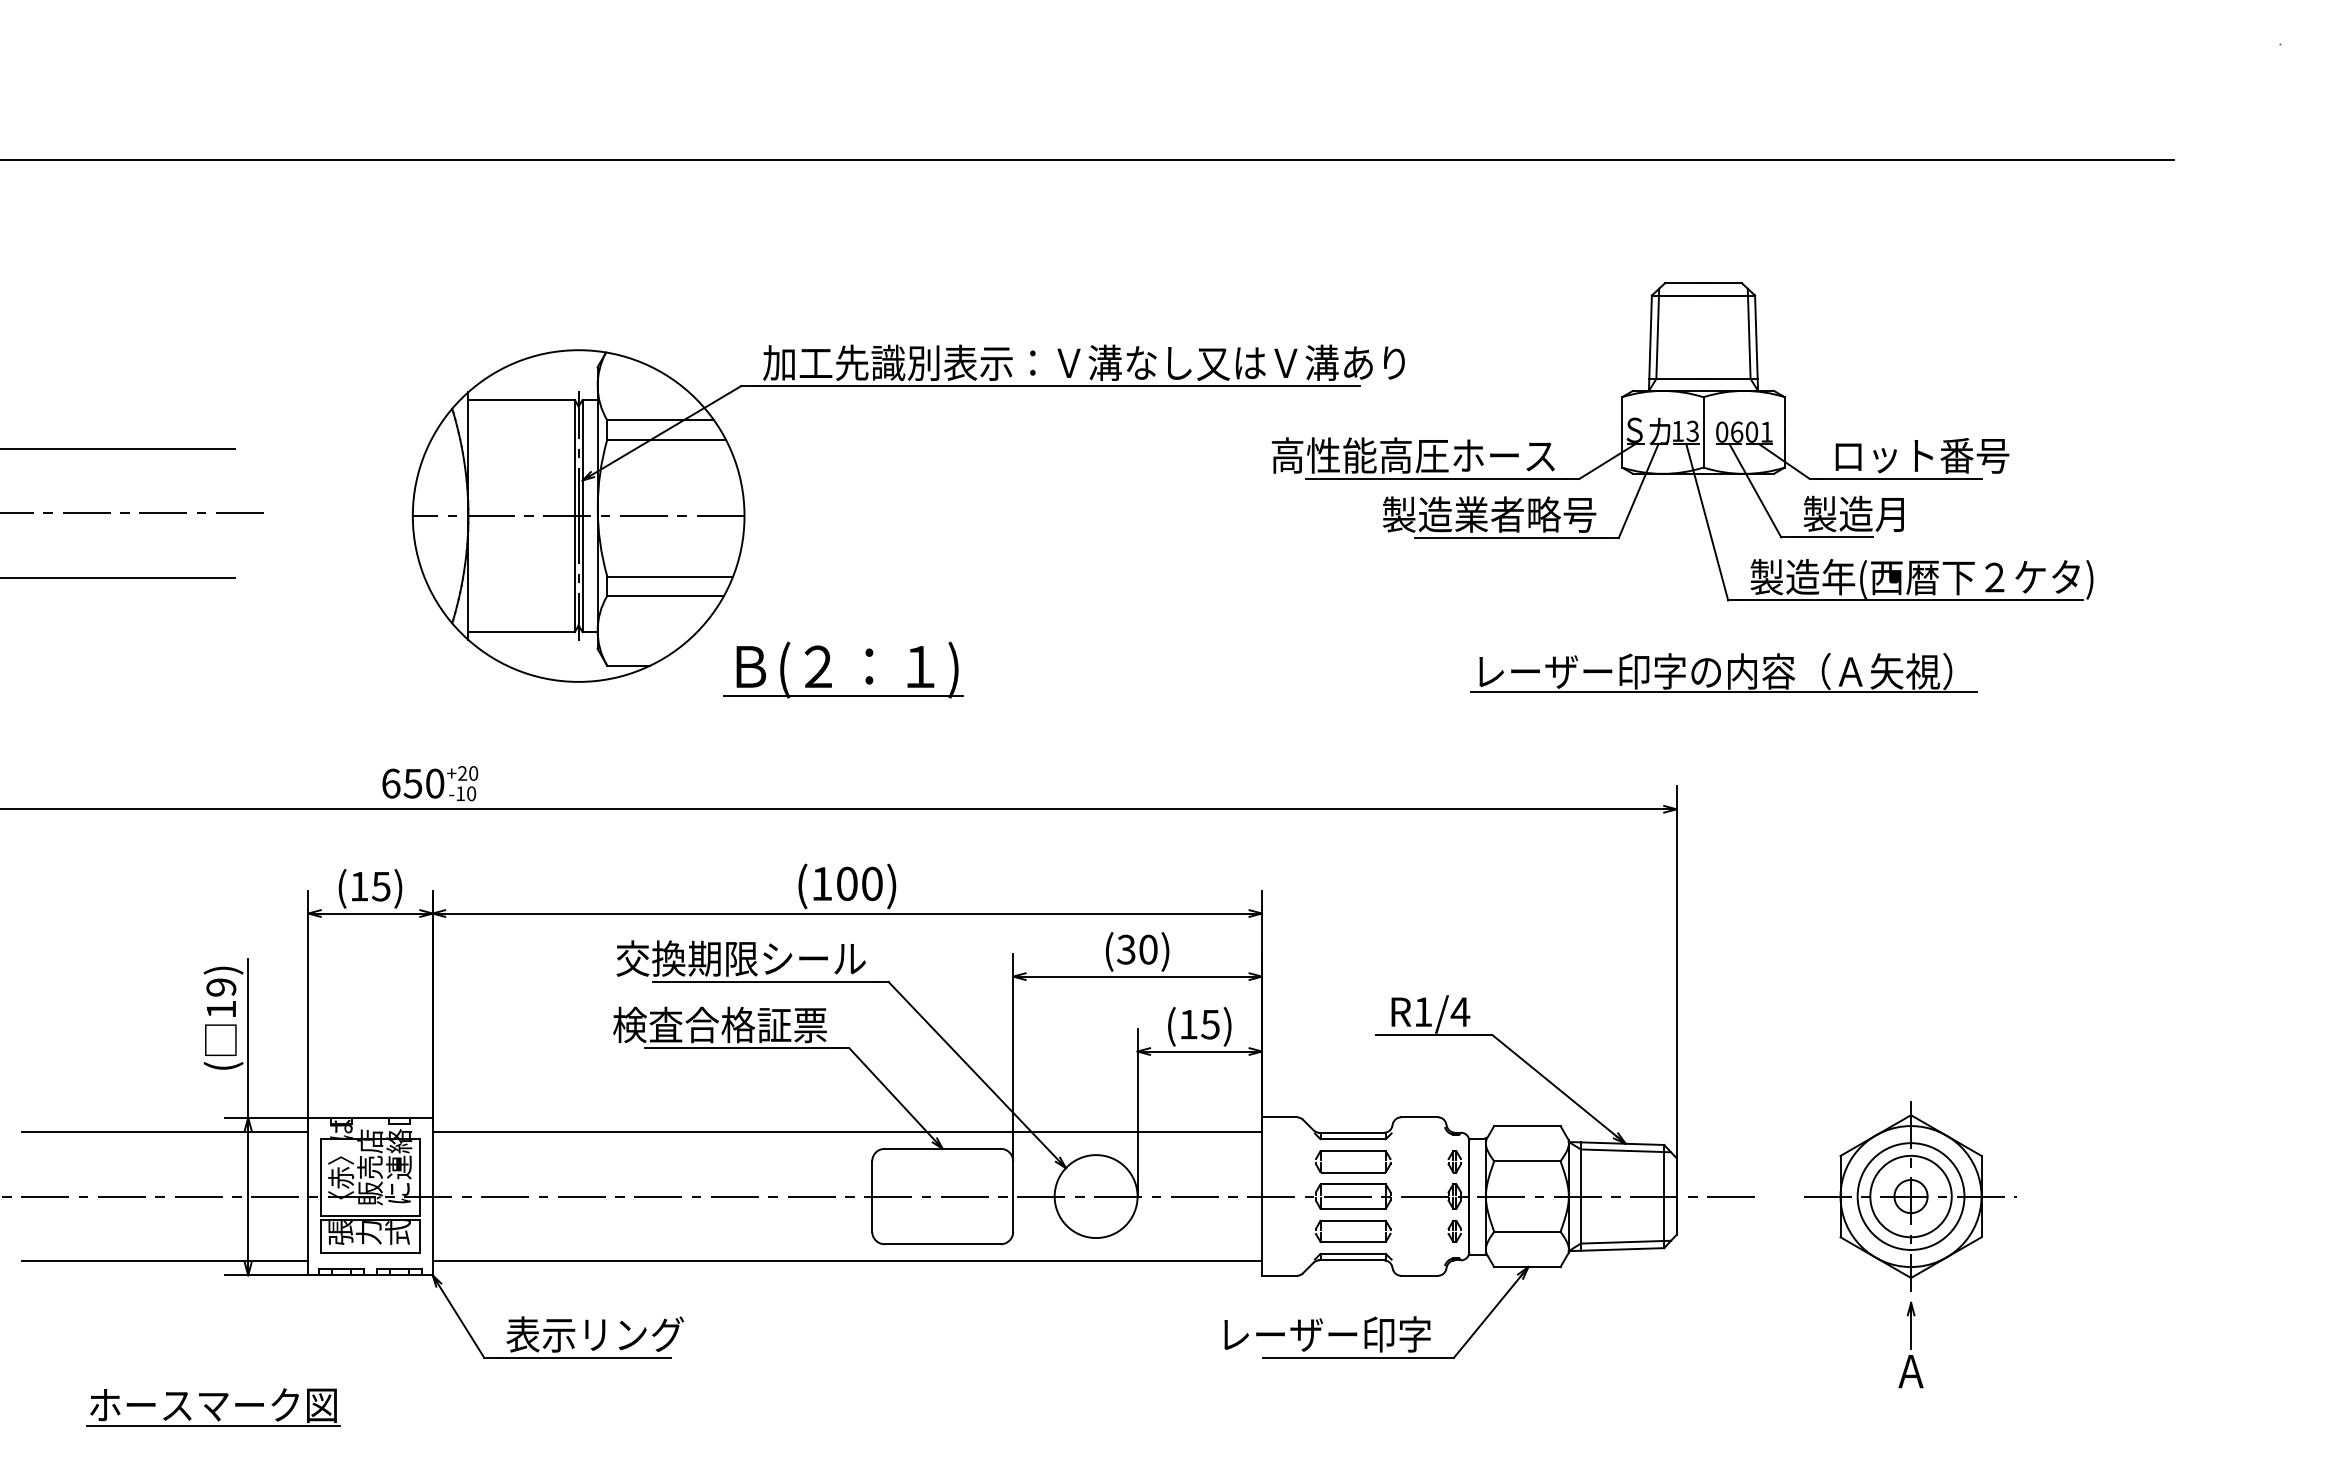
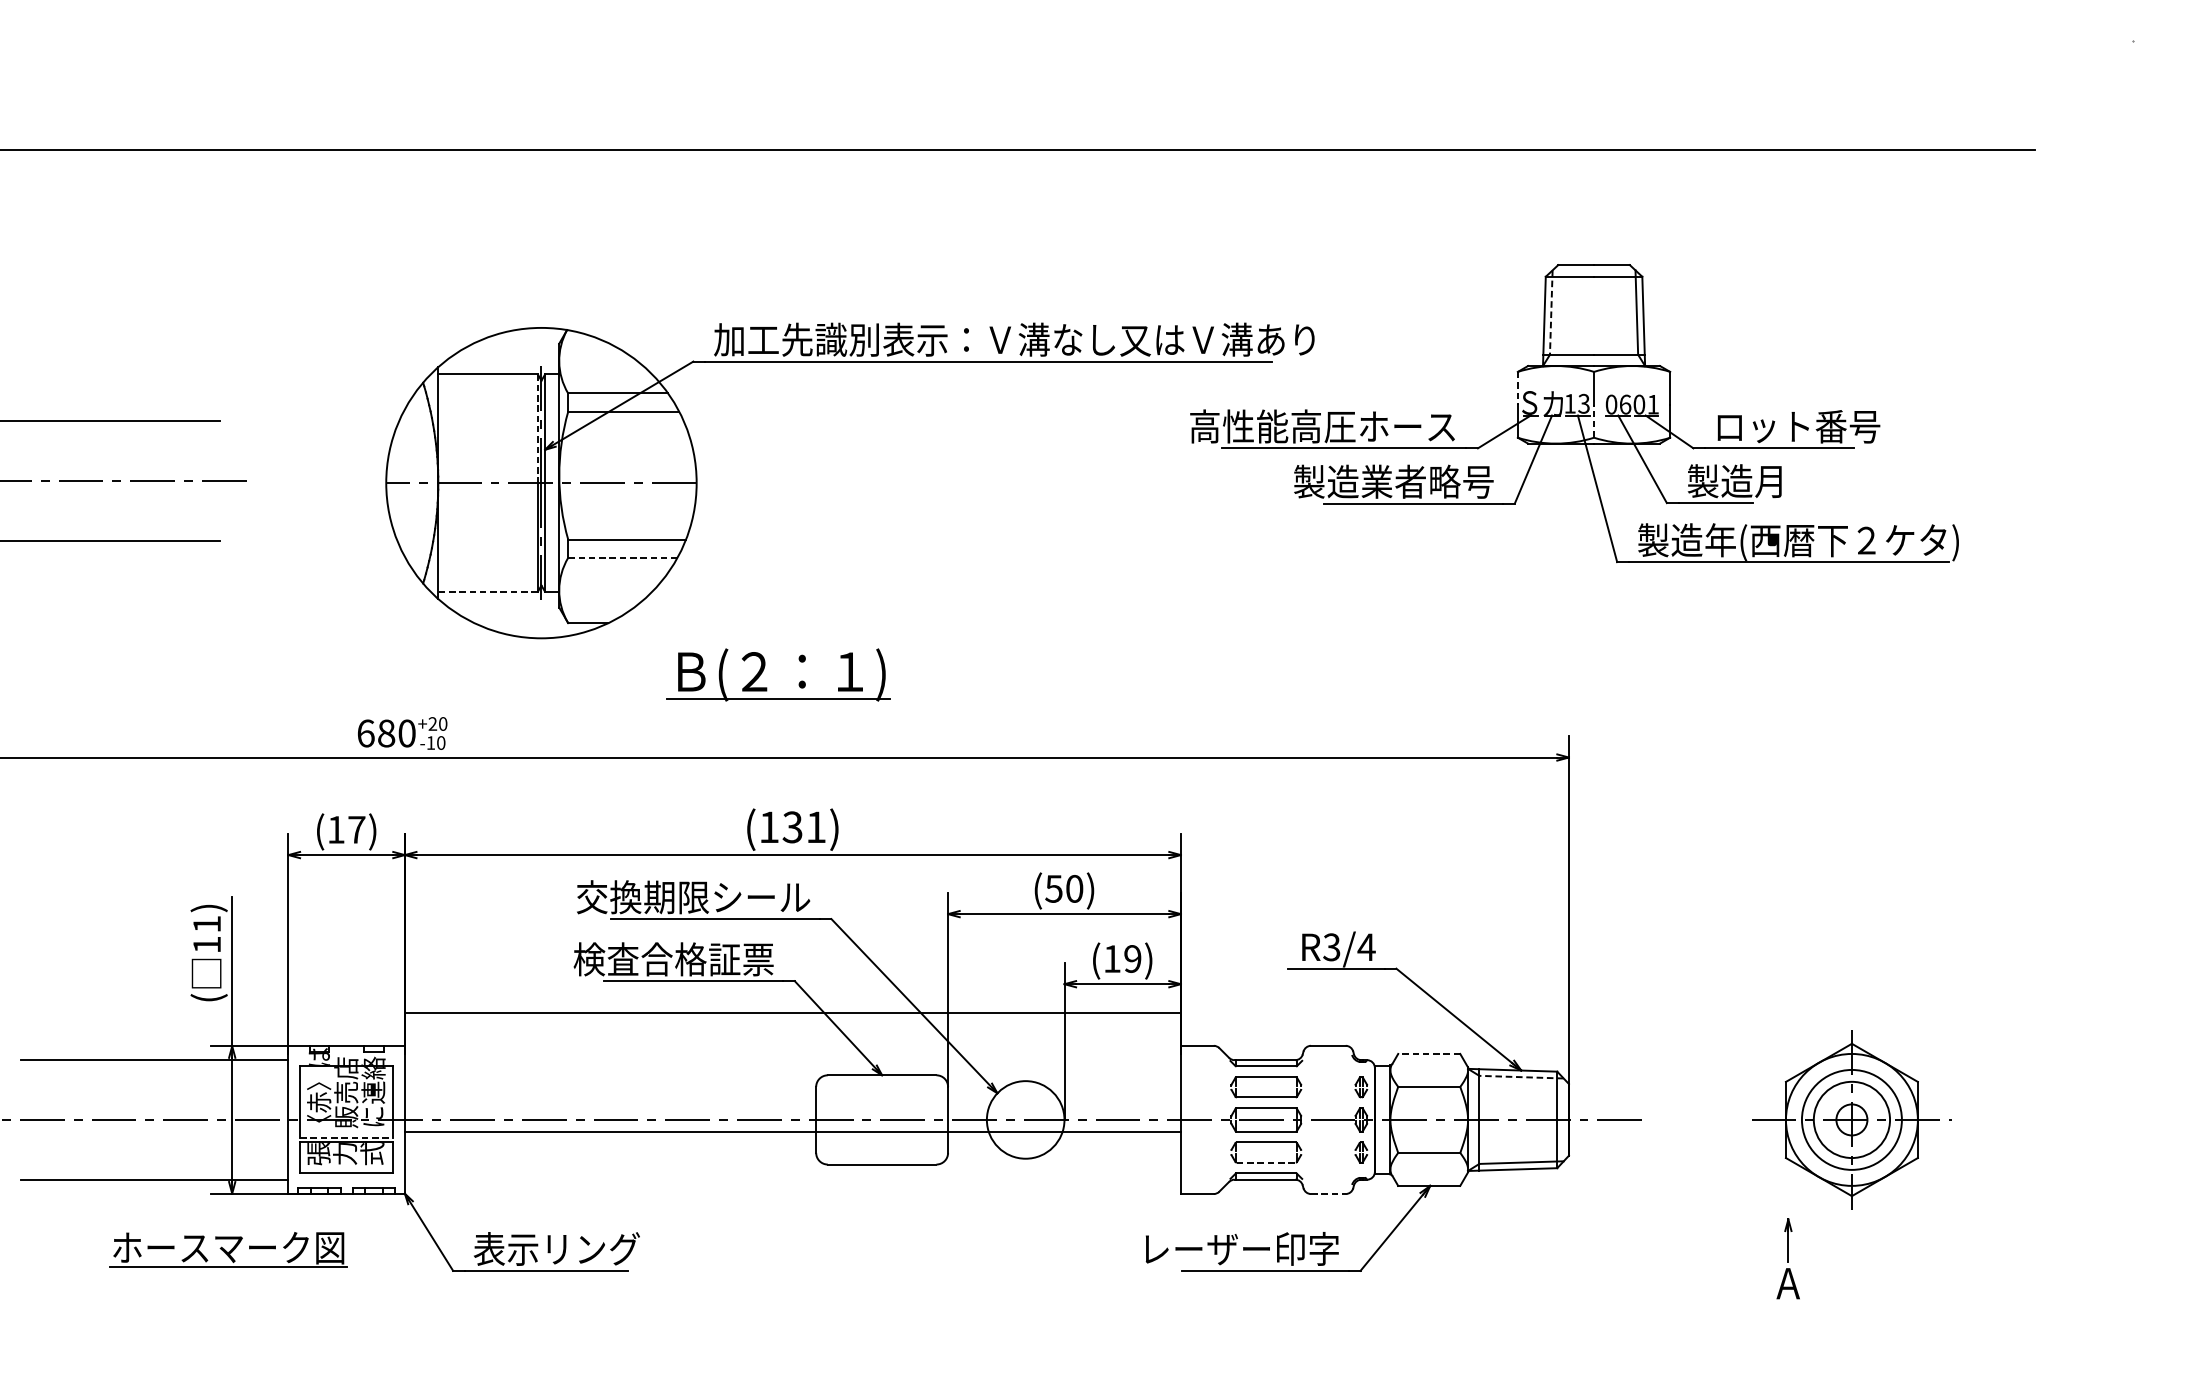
line: (1657, 334) -> (1551, 313), solid -> dashed
line: (1622, 414) -> (1518, 388), solid -> dashed
line: (1703, 449) -> (1594, 420), solid -> dashed
line: (574, 458) -> (537, 429), solid -> dashed
line: (666, 595) -> (623, 557), solid -> dashed
line: (521, 632) -> (487, 592), solid -> dashed
part: (828, 665) -> (764, 670), moved
part: (1723, 672) -> (1612, 629), removed
text: (412, 783) -> (385, 733), 650 -> 680
text: (859, 883) -> (804, 826), (100) -> (131)
text: (380, 886) -> (356, 829), (15) -> (17)
text: (1126, 949) -> (1054, 888), (30) -> (50)
text: (221, 987) -> (207, 924), 19) -> 11)
text: (1423, 1012) -> (1332, 947), R1/4 -> R3/4
text: (1210, 1024) -> (1132, 958), (15) -> (19)
line: (1526, 1126) -> (1428, 1054), solid -> dashed
line: (846, 1132) -> (792, 1013), moved
line: (1625, 1150) -> (1521, 1076), solid -> dashed
part: (1910, 1196) -> (1851, 1119), moved
line: (370, 1215) -> (346, 1137), solid -> dashed
line: (1353, 1242) -> (1266, 1162), solid -> dashed
line: (846, 1260) -> (792, 1132), moved
line: (1419, 1275) -> (1328, 1193), solid -> dashed
part: (213, 1407) -> (228, 1249), moved

